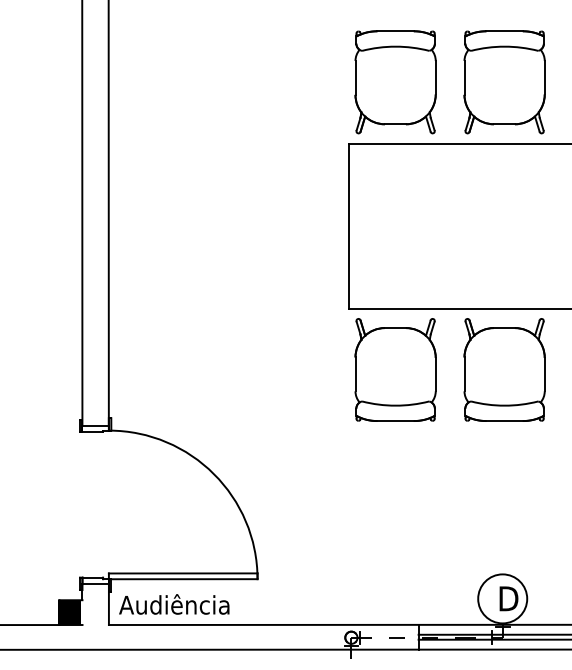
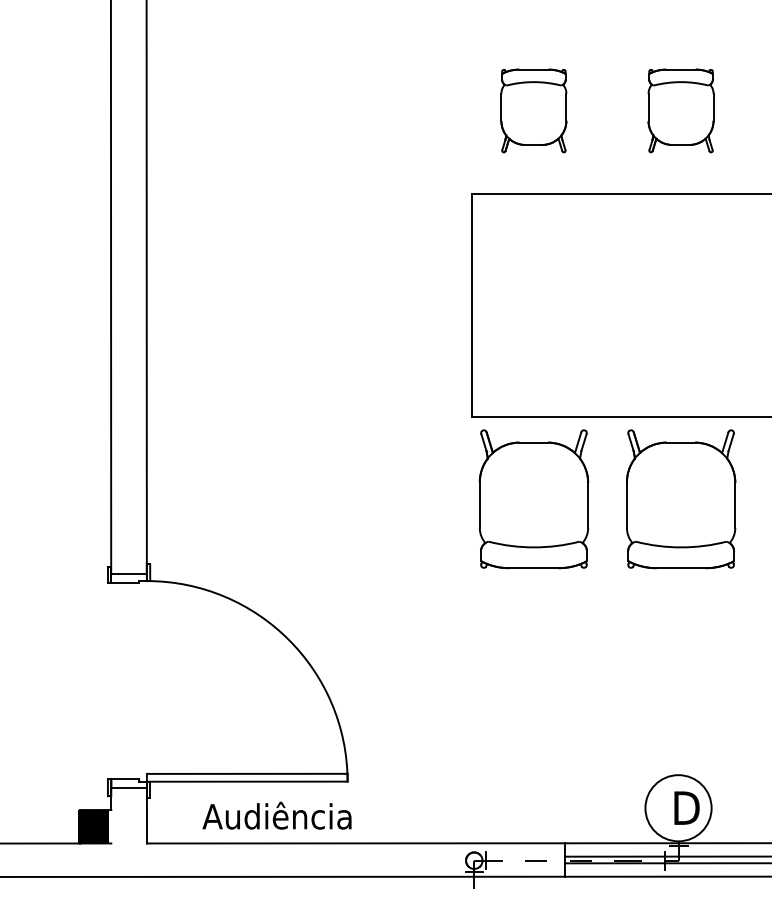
part: (395, 82) -> (533, 111), size x0.6
part: (504, 82) -> (680, 111), size x0.6
text: (174, 604) -> (277, 815), moved

